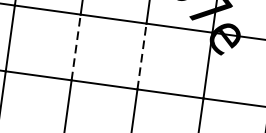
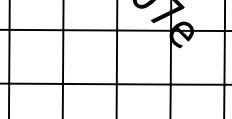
line: (76, 48) -> (63, 57), dashed -> solid
line: (141, 56) -> (116, 57), dashed -> solid

